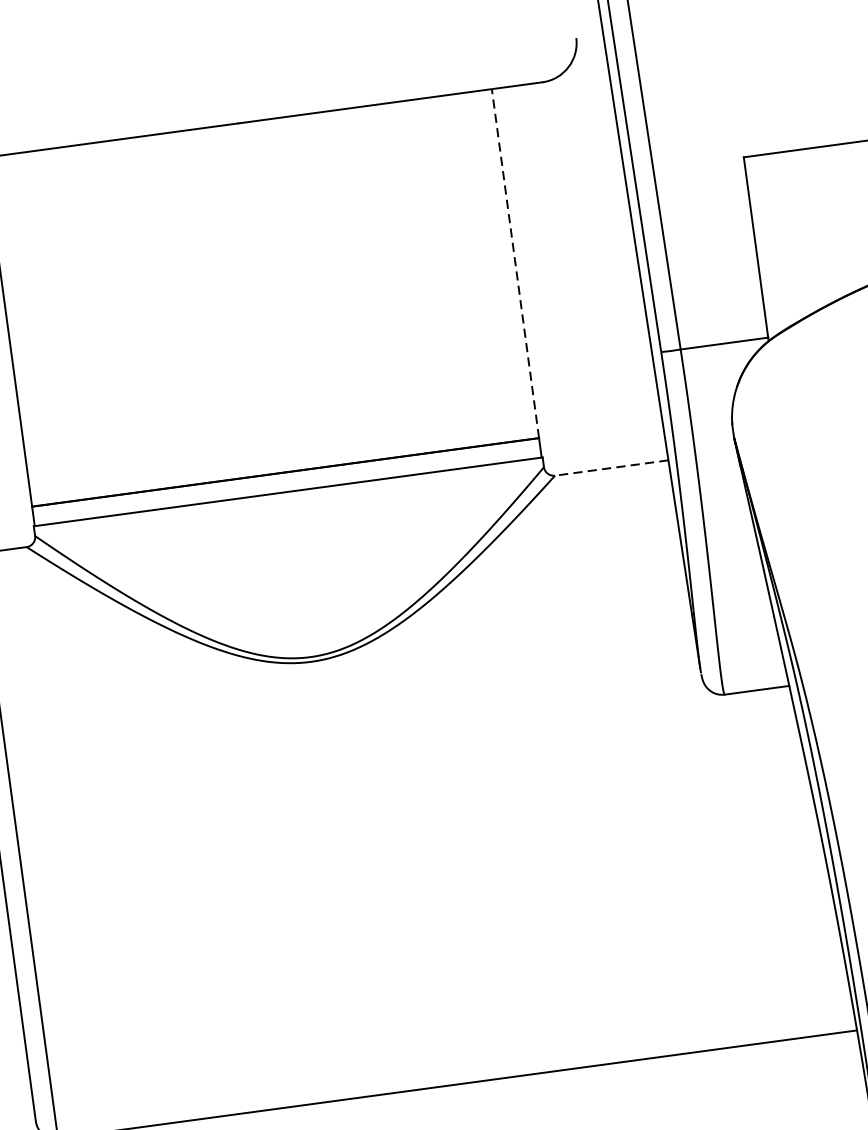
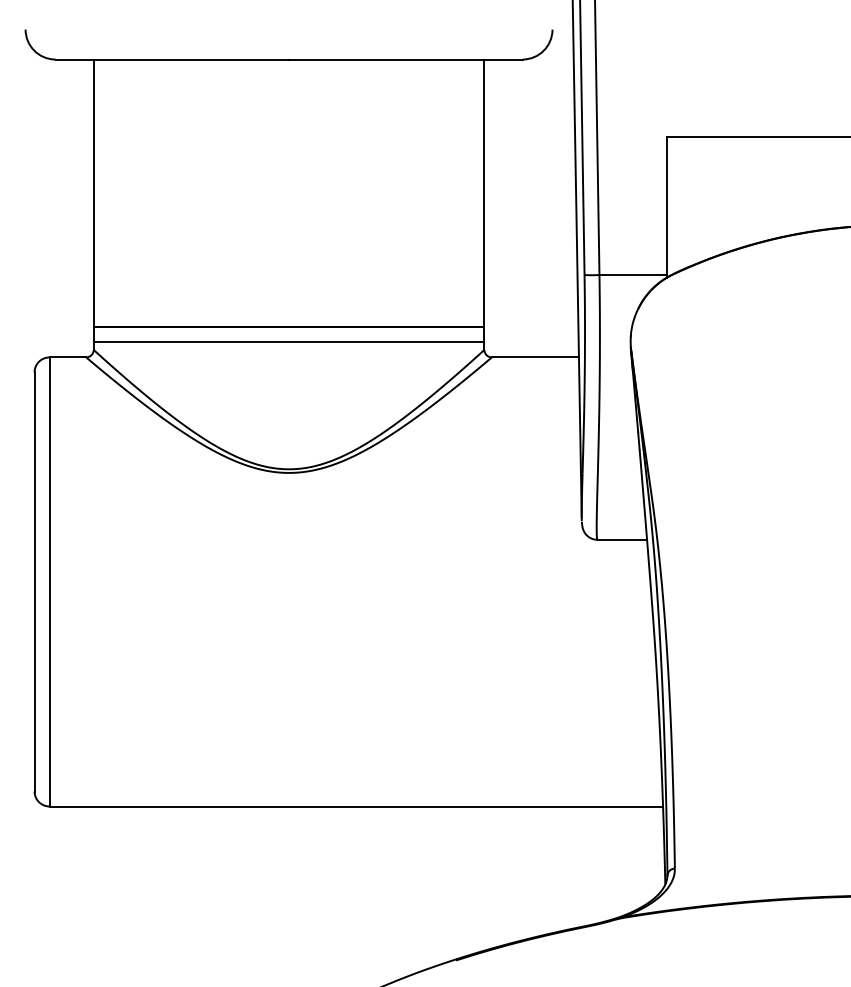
line: (515, 263) -> (483, 193), dashed -> solid
line: (611, 468) -> (535, 357), dashed -> solid

